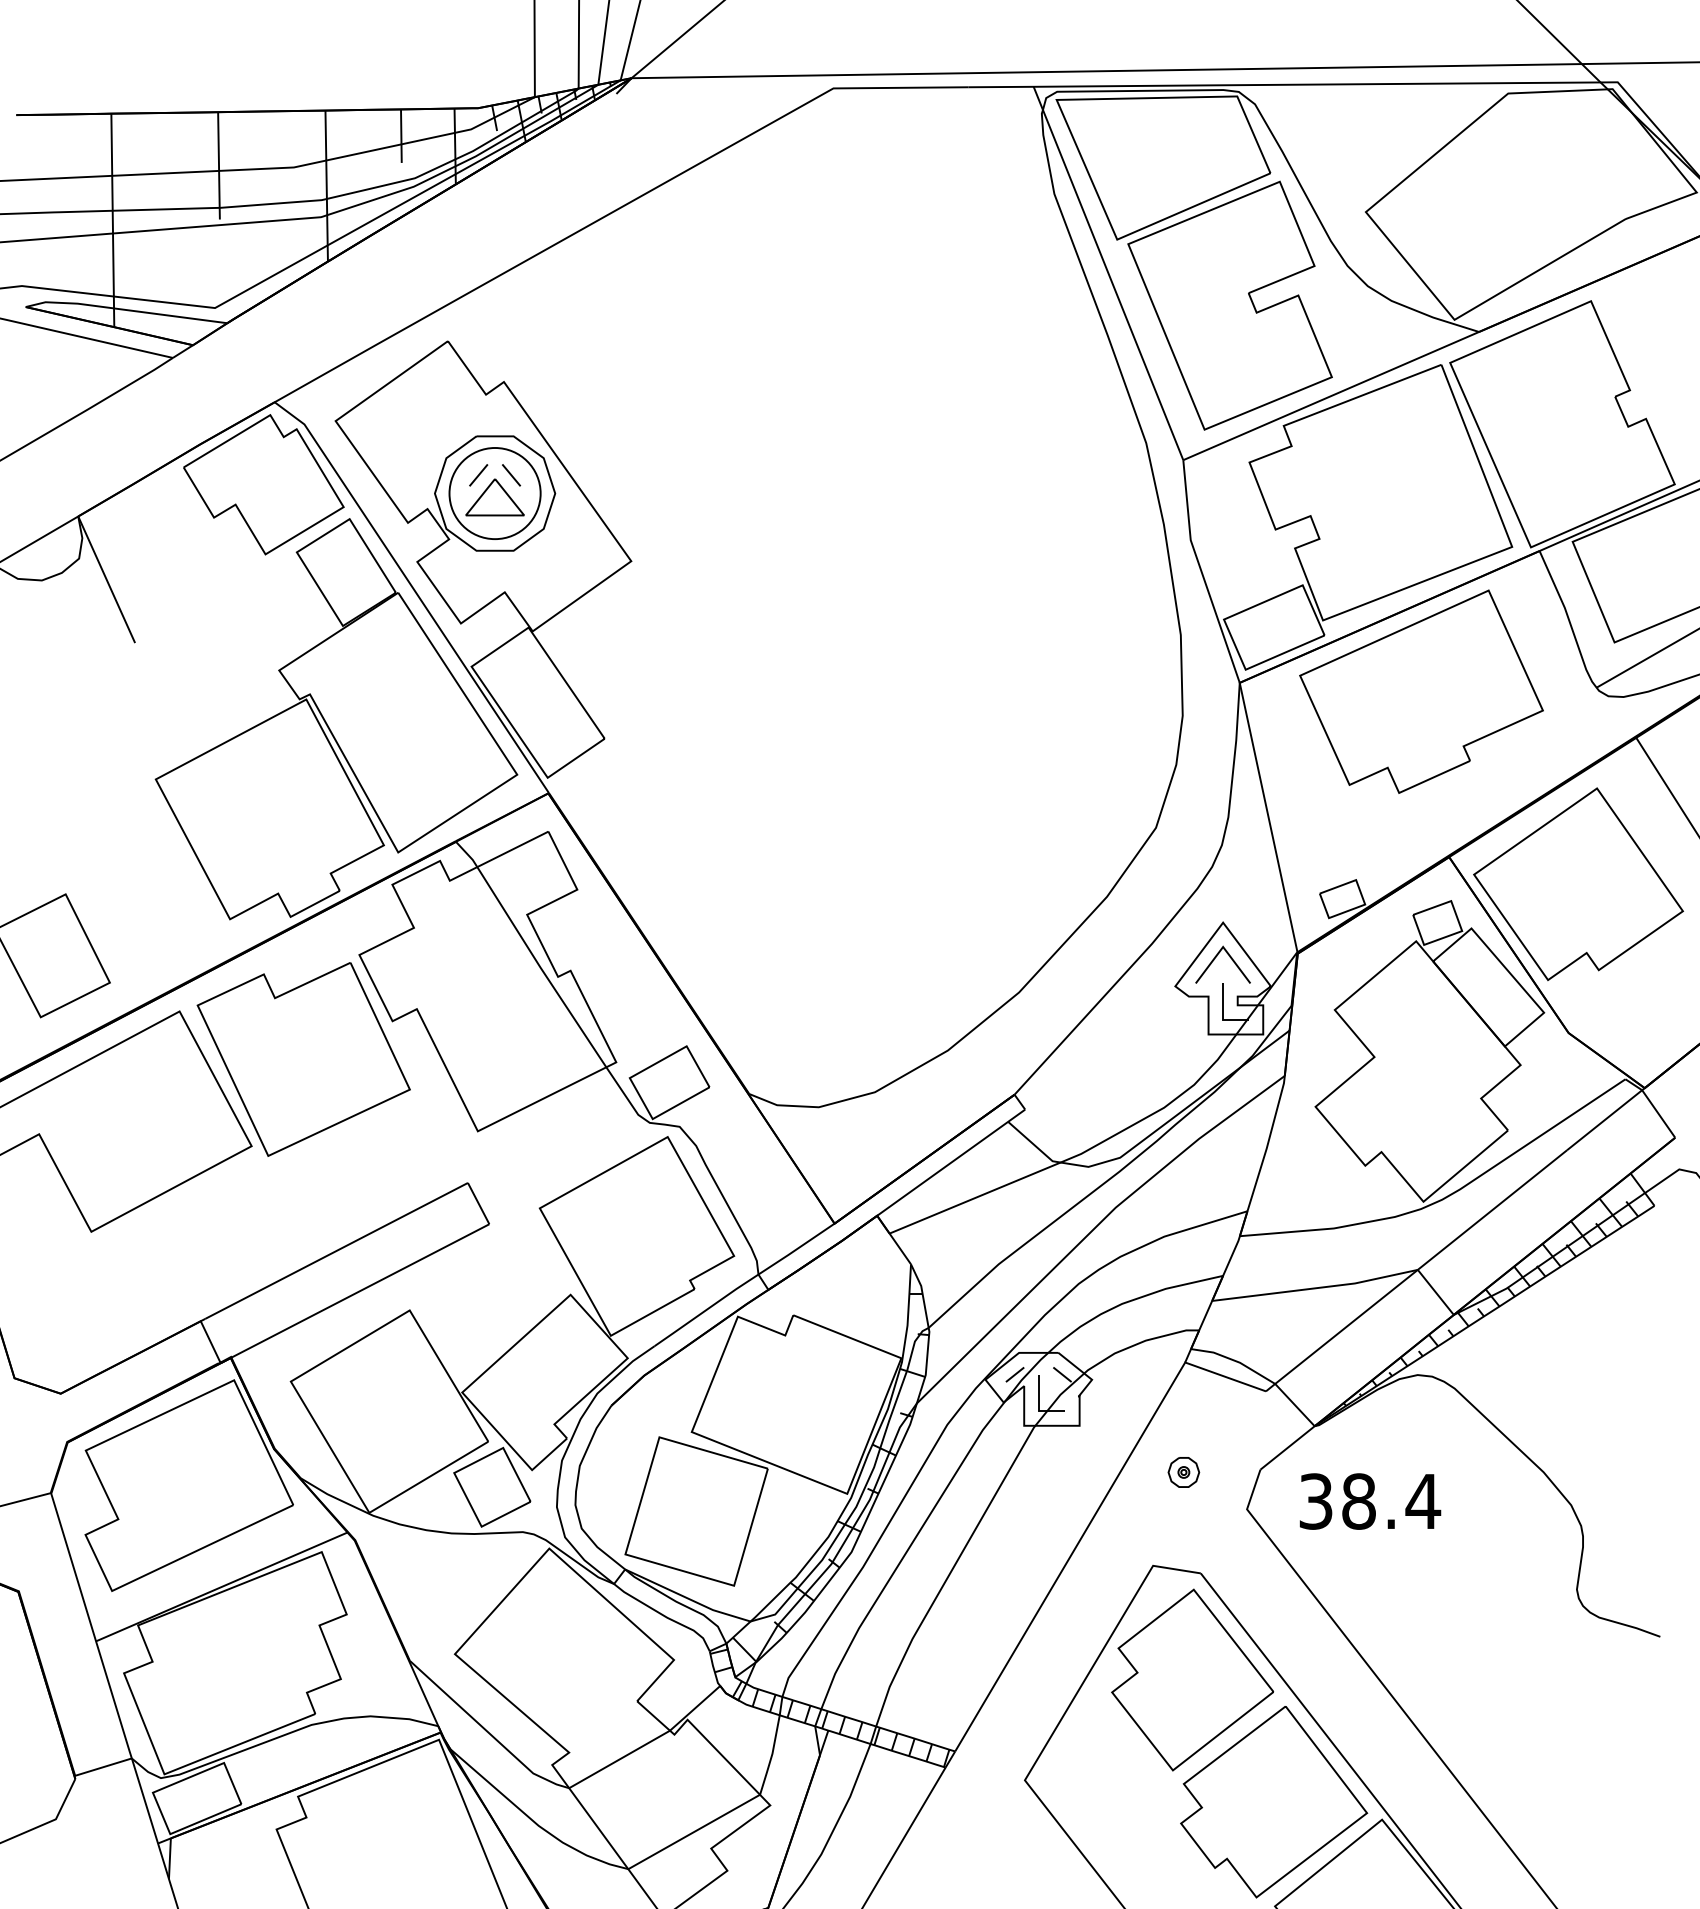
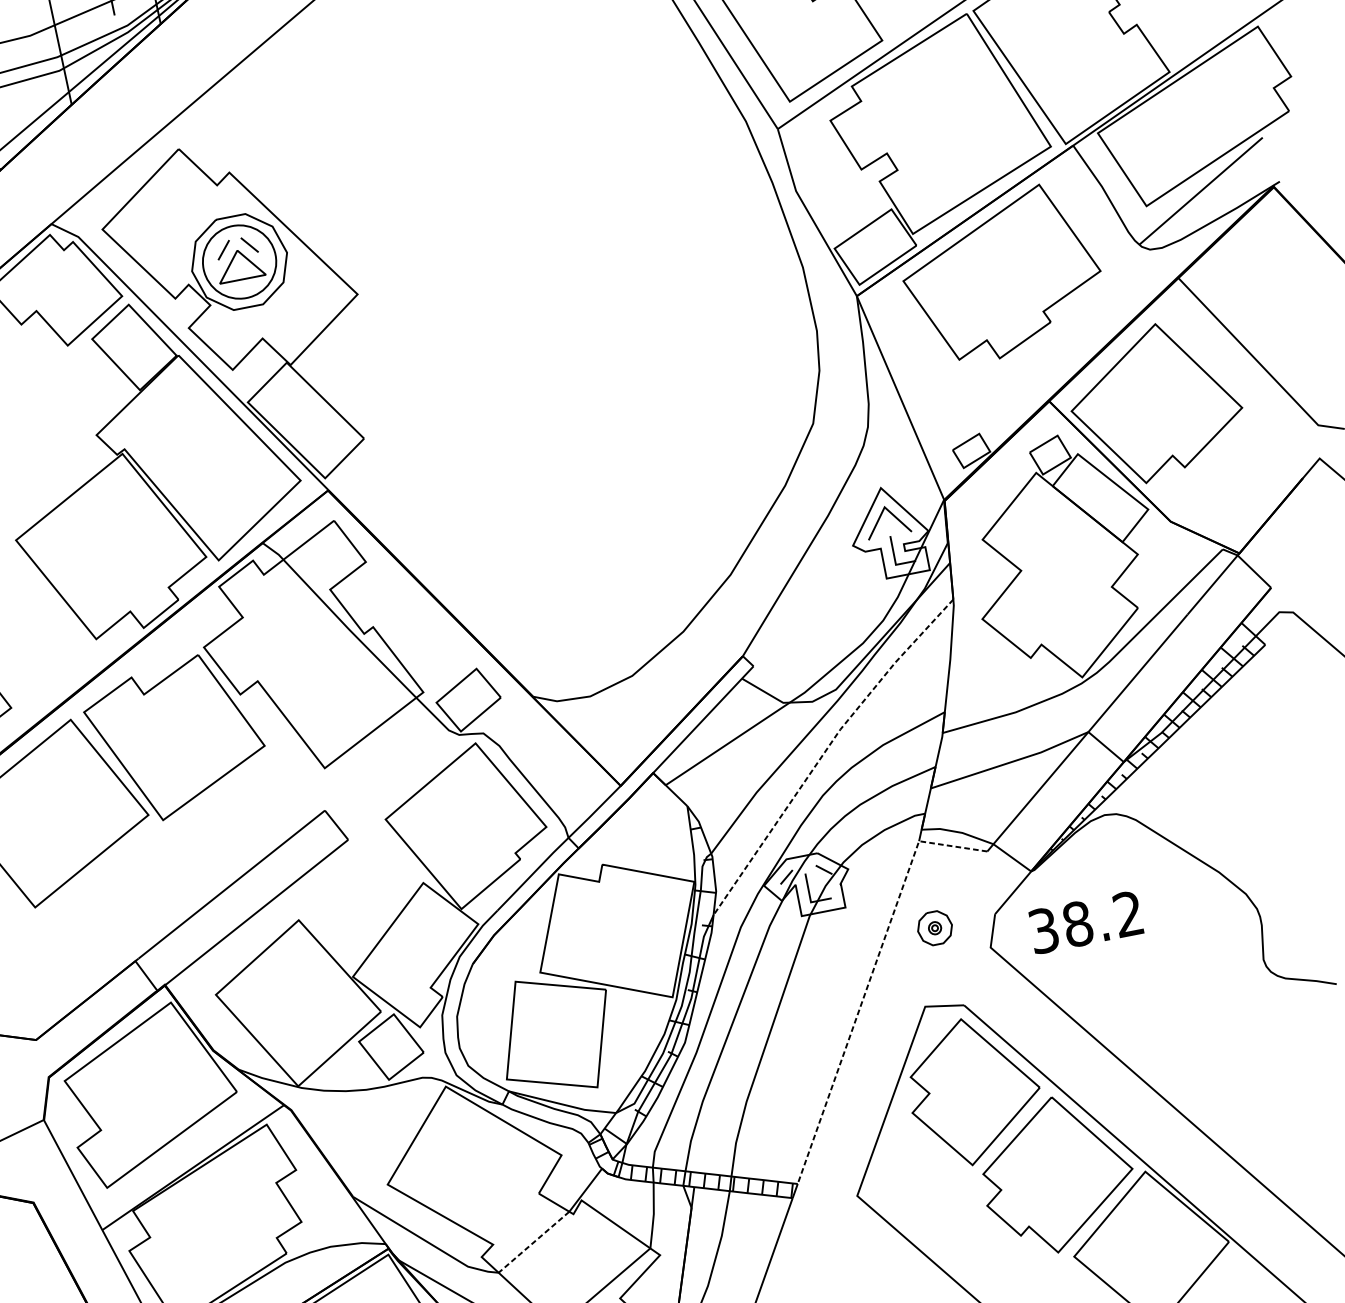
line: (1093, 1229) -> (826, 750), solid -> dashed
part: (1183, 1472) -> (934, 928), size x1.4
text: (1423, 1500) -> (1128, 913), 38.4 -> 38.2
line: (1092, 1519) -> (870, 979), solid -> dashed
line: (619, 1759) -> (533, 1242), solid -> dashed

